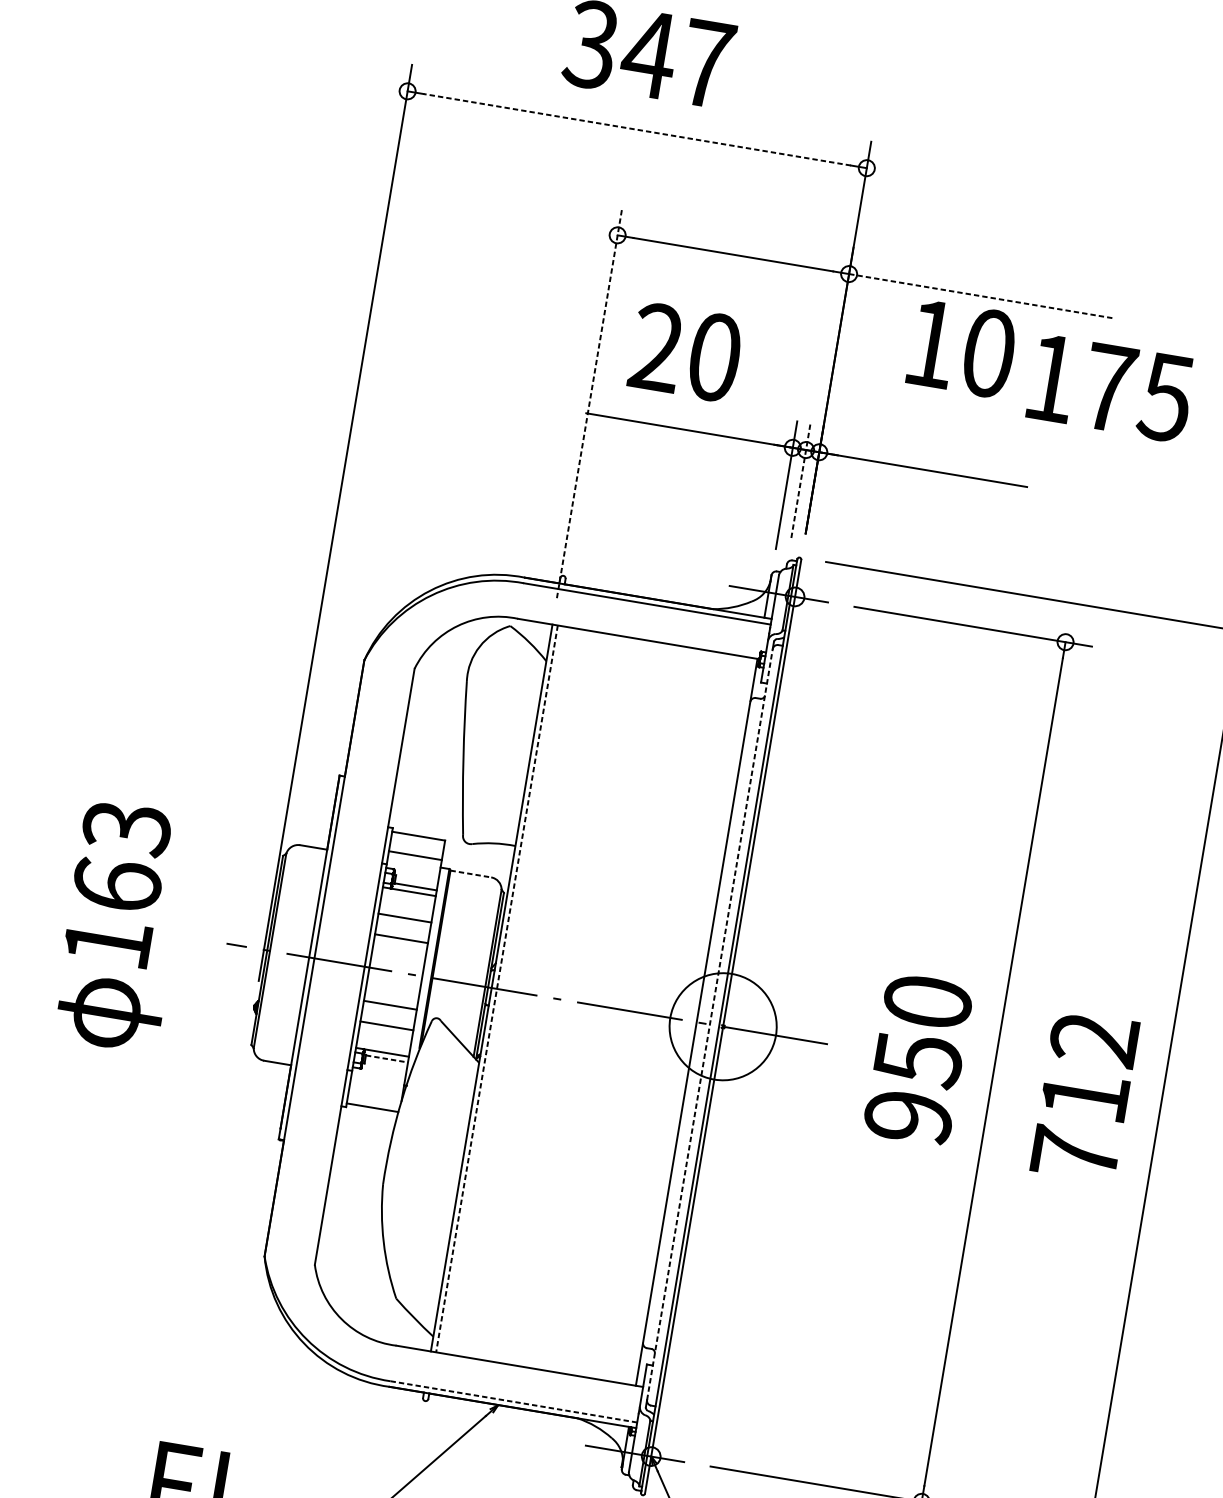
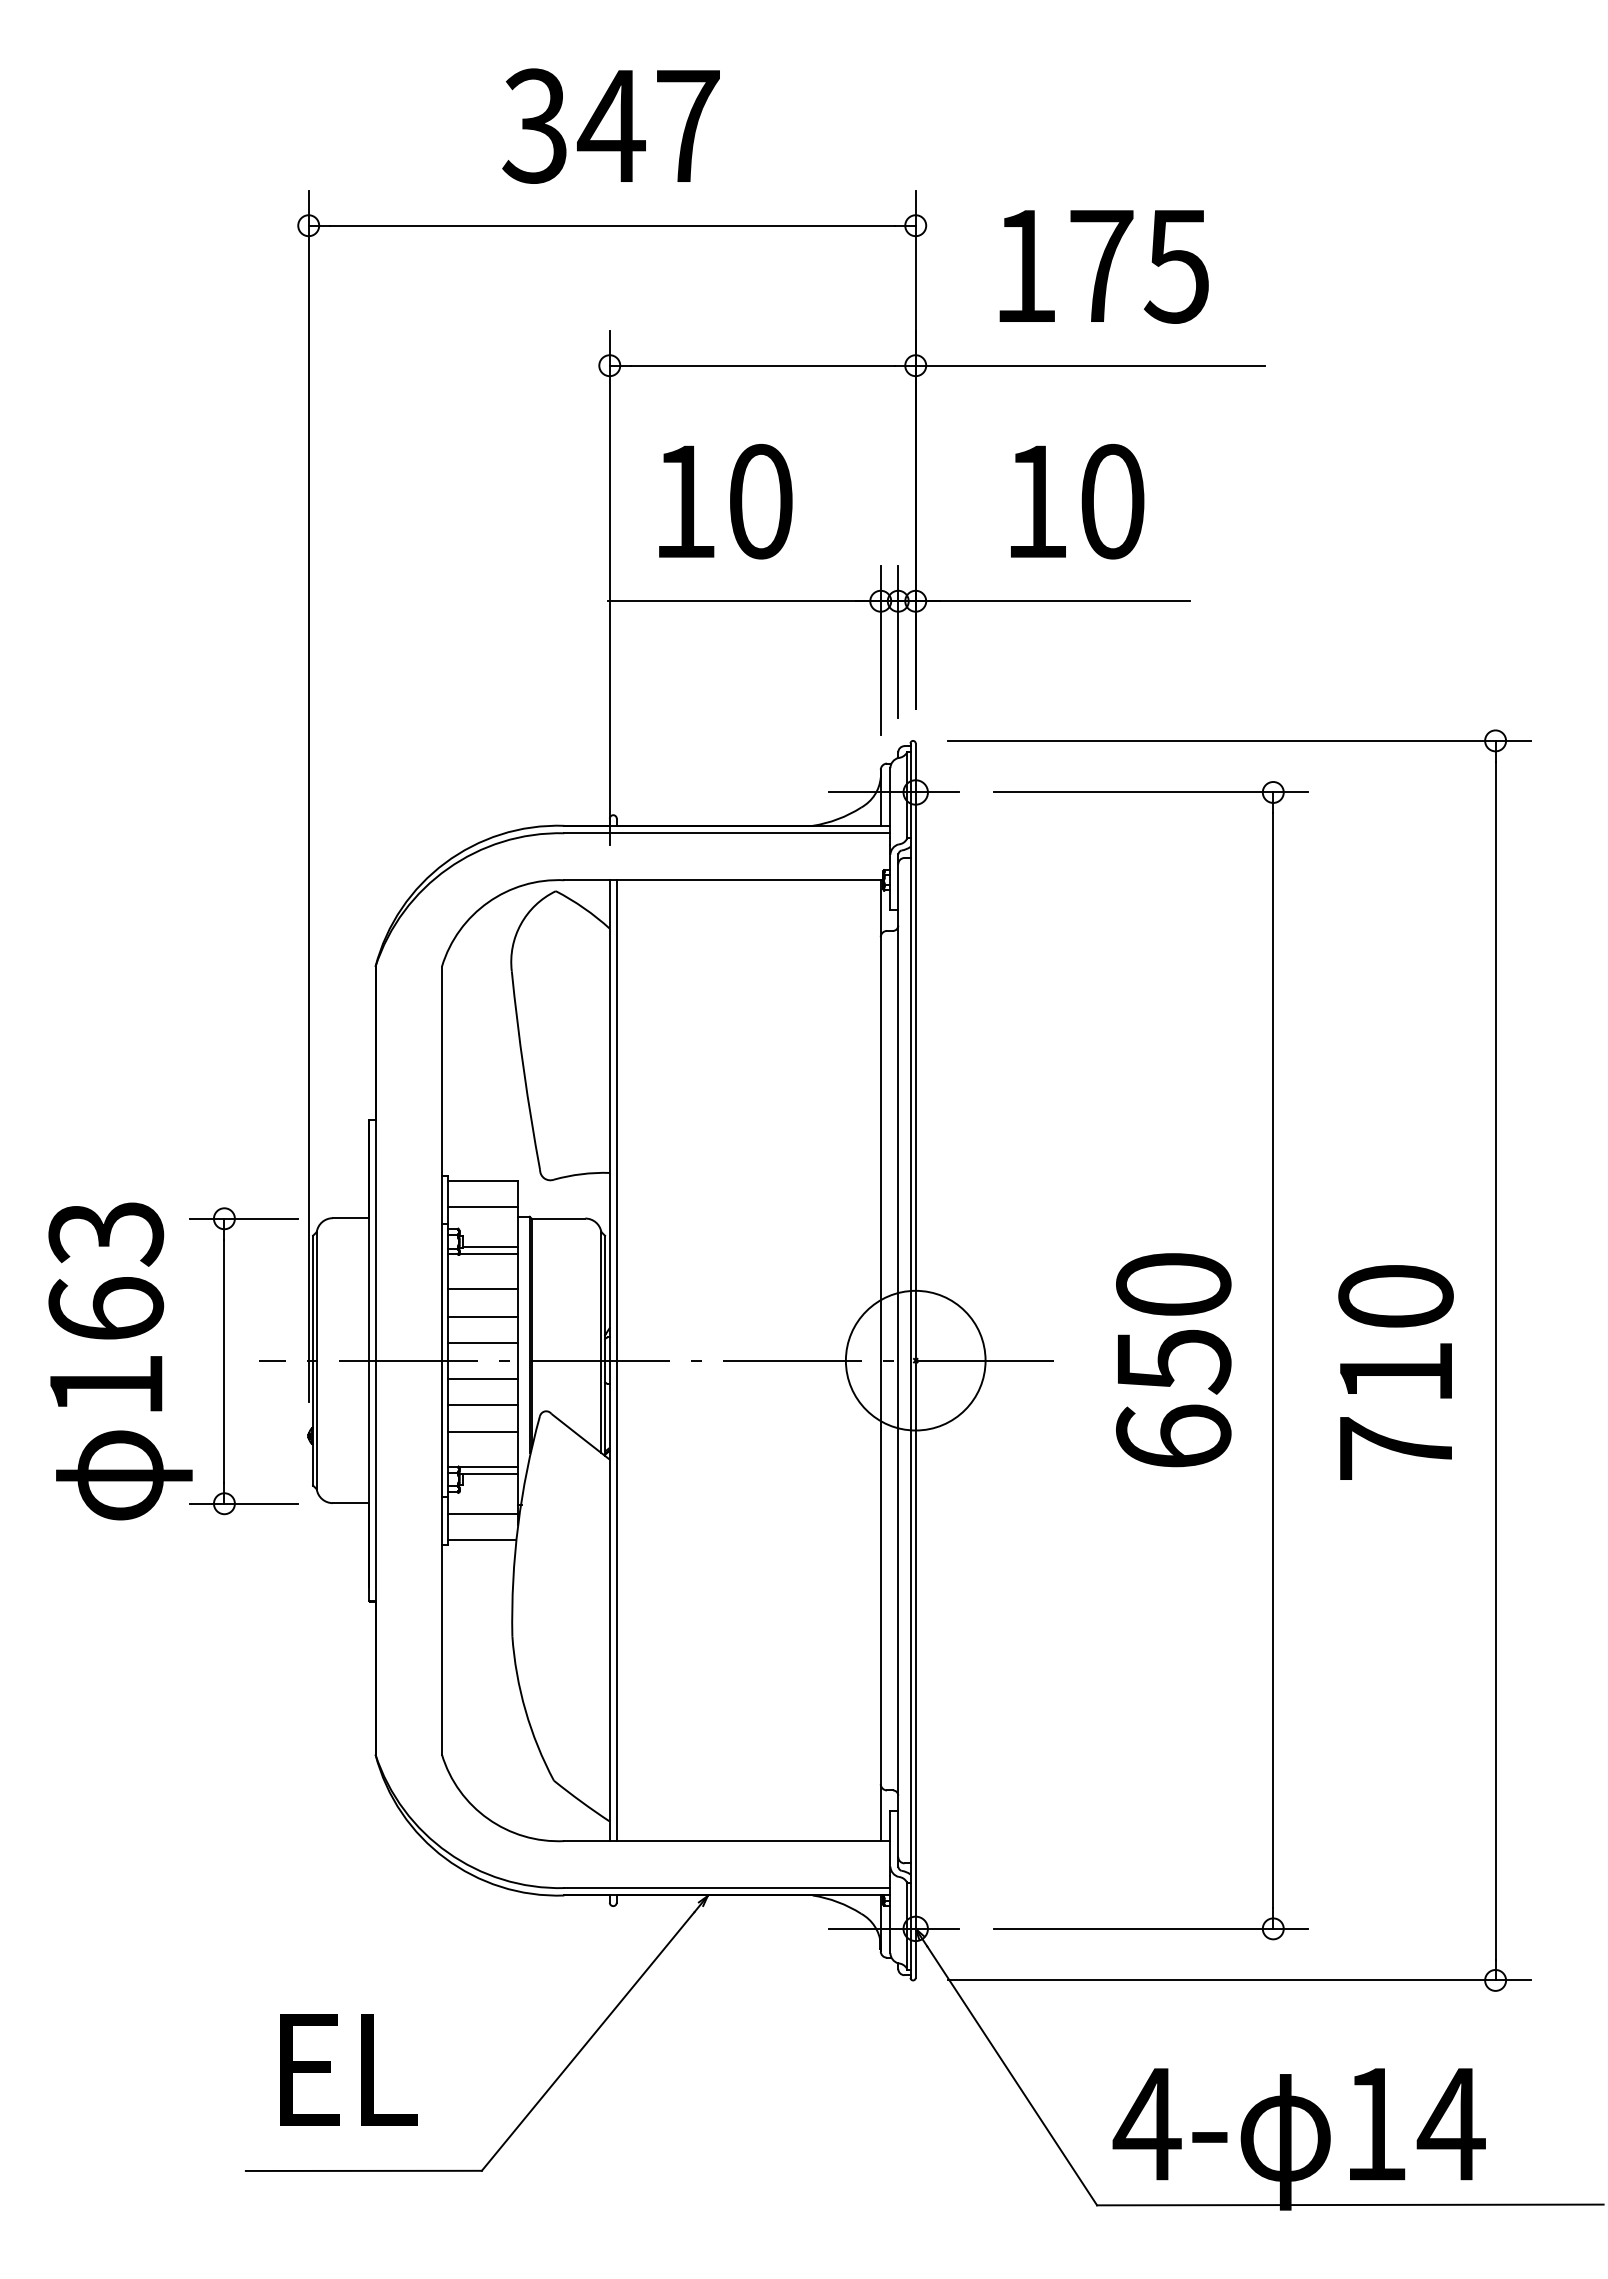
line: (637, 129) -> (612, 225), dashed -> solid
line: (981, 296) -> (1090, 365), dashed -> solid
text: (657, 346) -> (684, 500), 20 -> 10
text: (962, 348) -> (1077, 501), moved
text: (1110, 388) -> (1103, 266), moved
line: (589, 403) -> (609, 587), dashed -> solid
line: (801, 480) -> (898, 641), dashed -> solid
line: (470, 873) -> (558, 1218), dashed -> solid
part: (200, 939) -> (224, 1361), added
line: (398, 958) -> (483, 1342), added
line: (393, 985) -> (483, 1378), added
line: (496, 989) -> (616, 1361), dashed -> solid
line: (710, 1024) -> (898, 1360), dashed -> solid
text: (1094, 1038) -> (1395, 1296), 712 -> 710
line: (387, 1059) -> (490, 1474), dashed -> solid
line: (376, 1088) -> (483, 1514), added
text: (908, 1116) -> (1173, 1436), 950 -> 650
line: (513, 1402) -> (727, 1888), dashed -> solid

